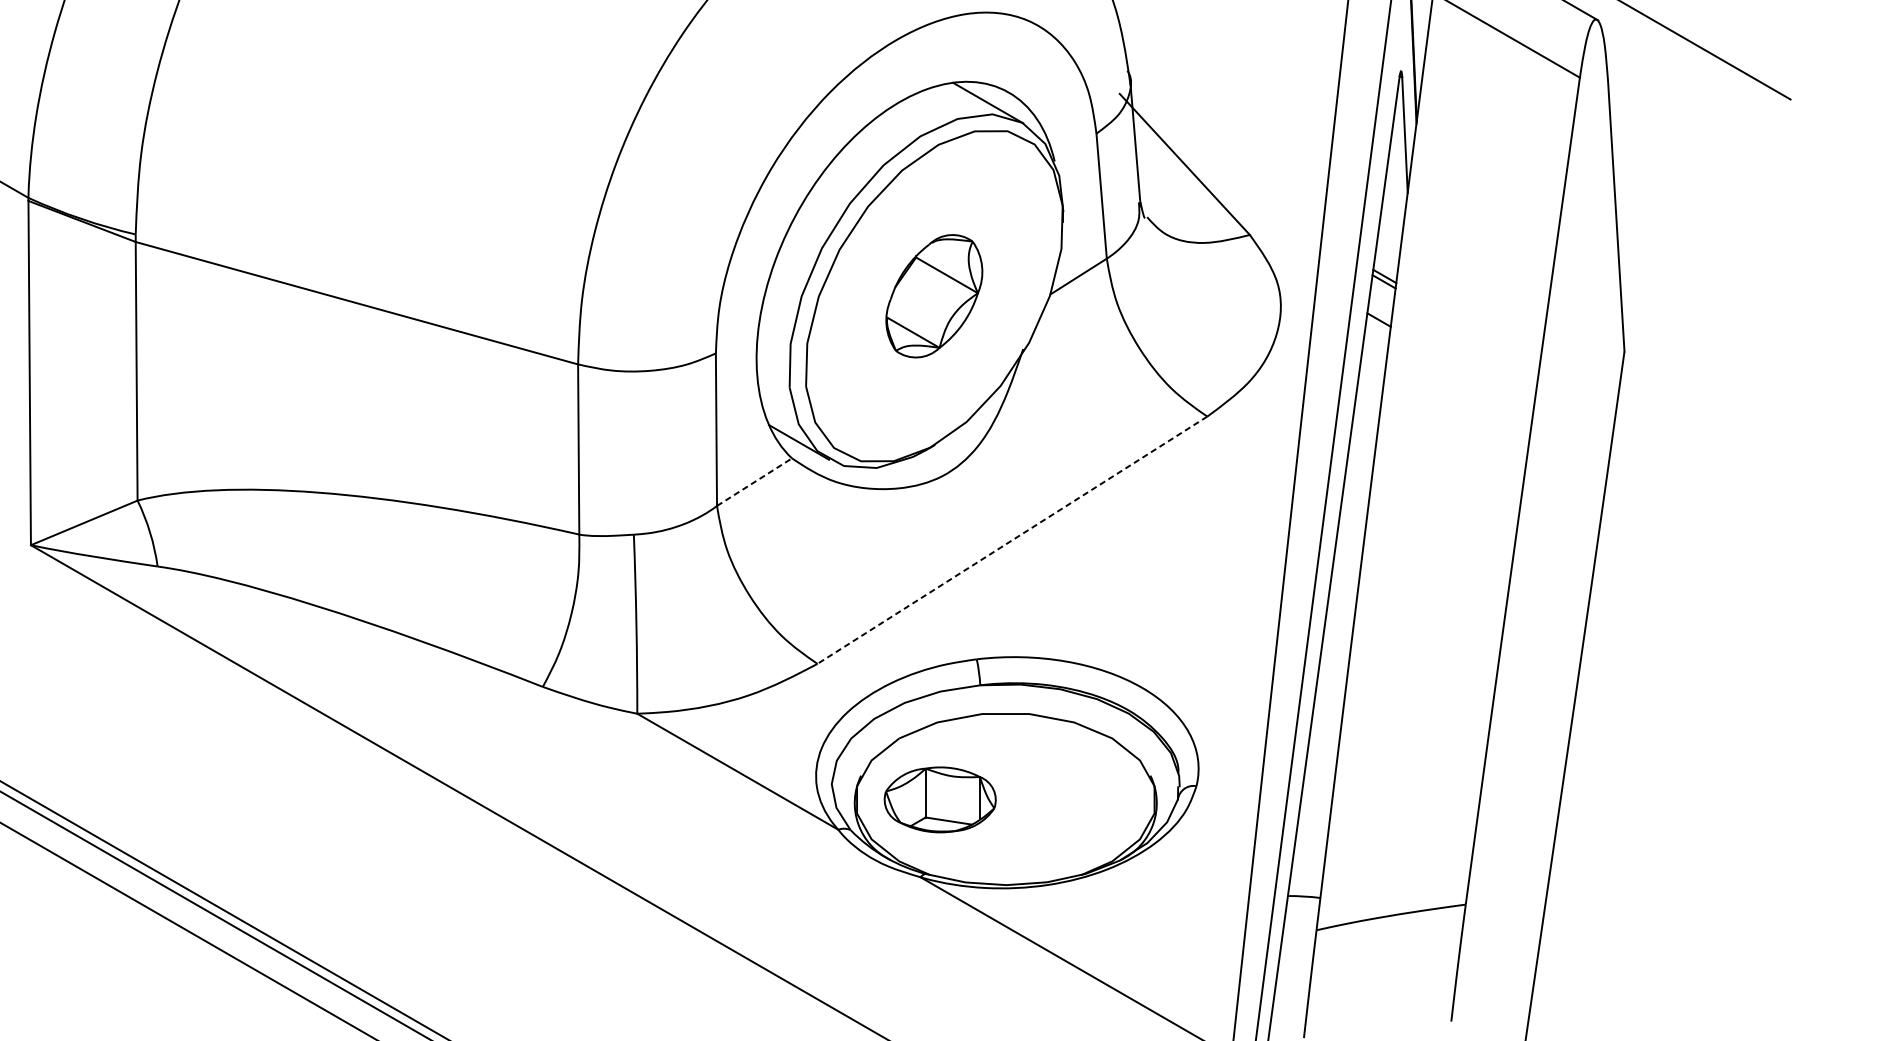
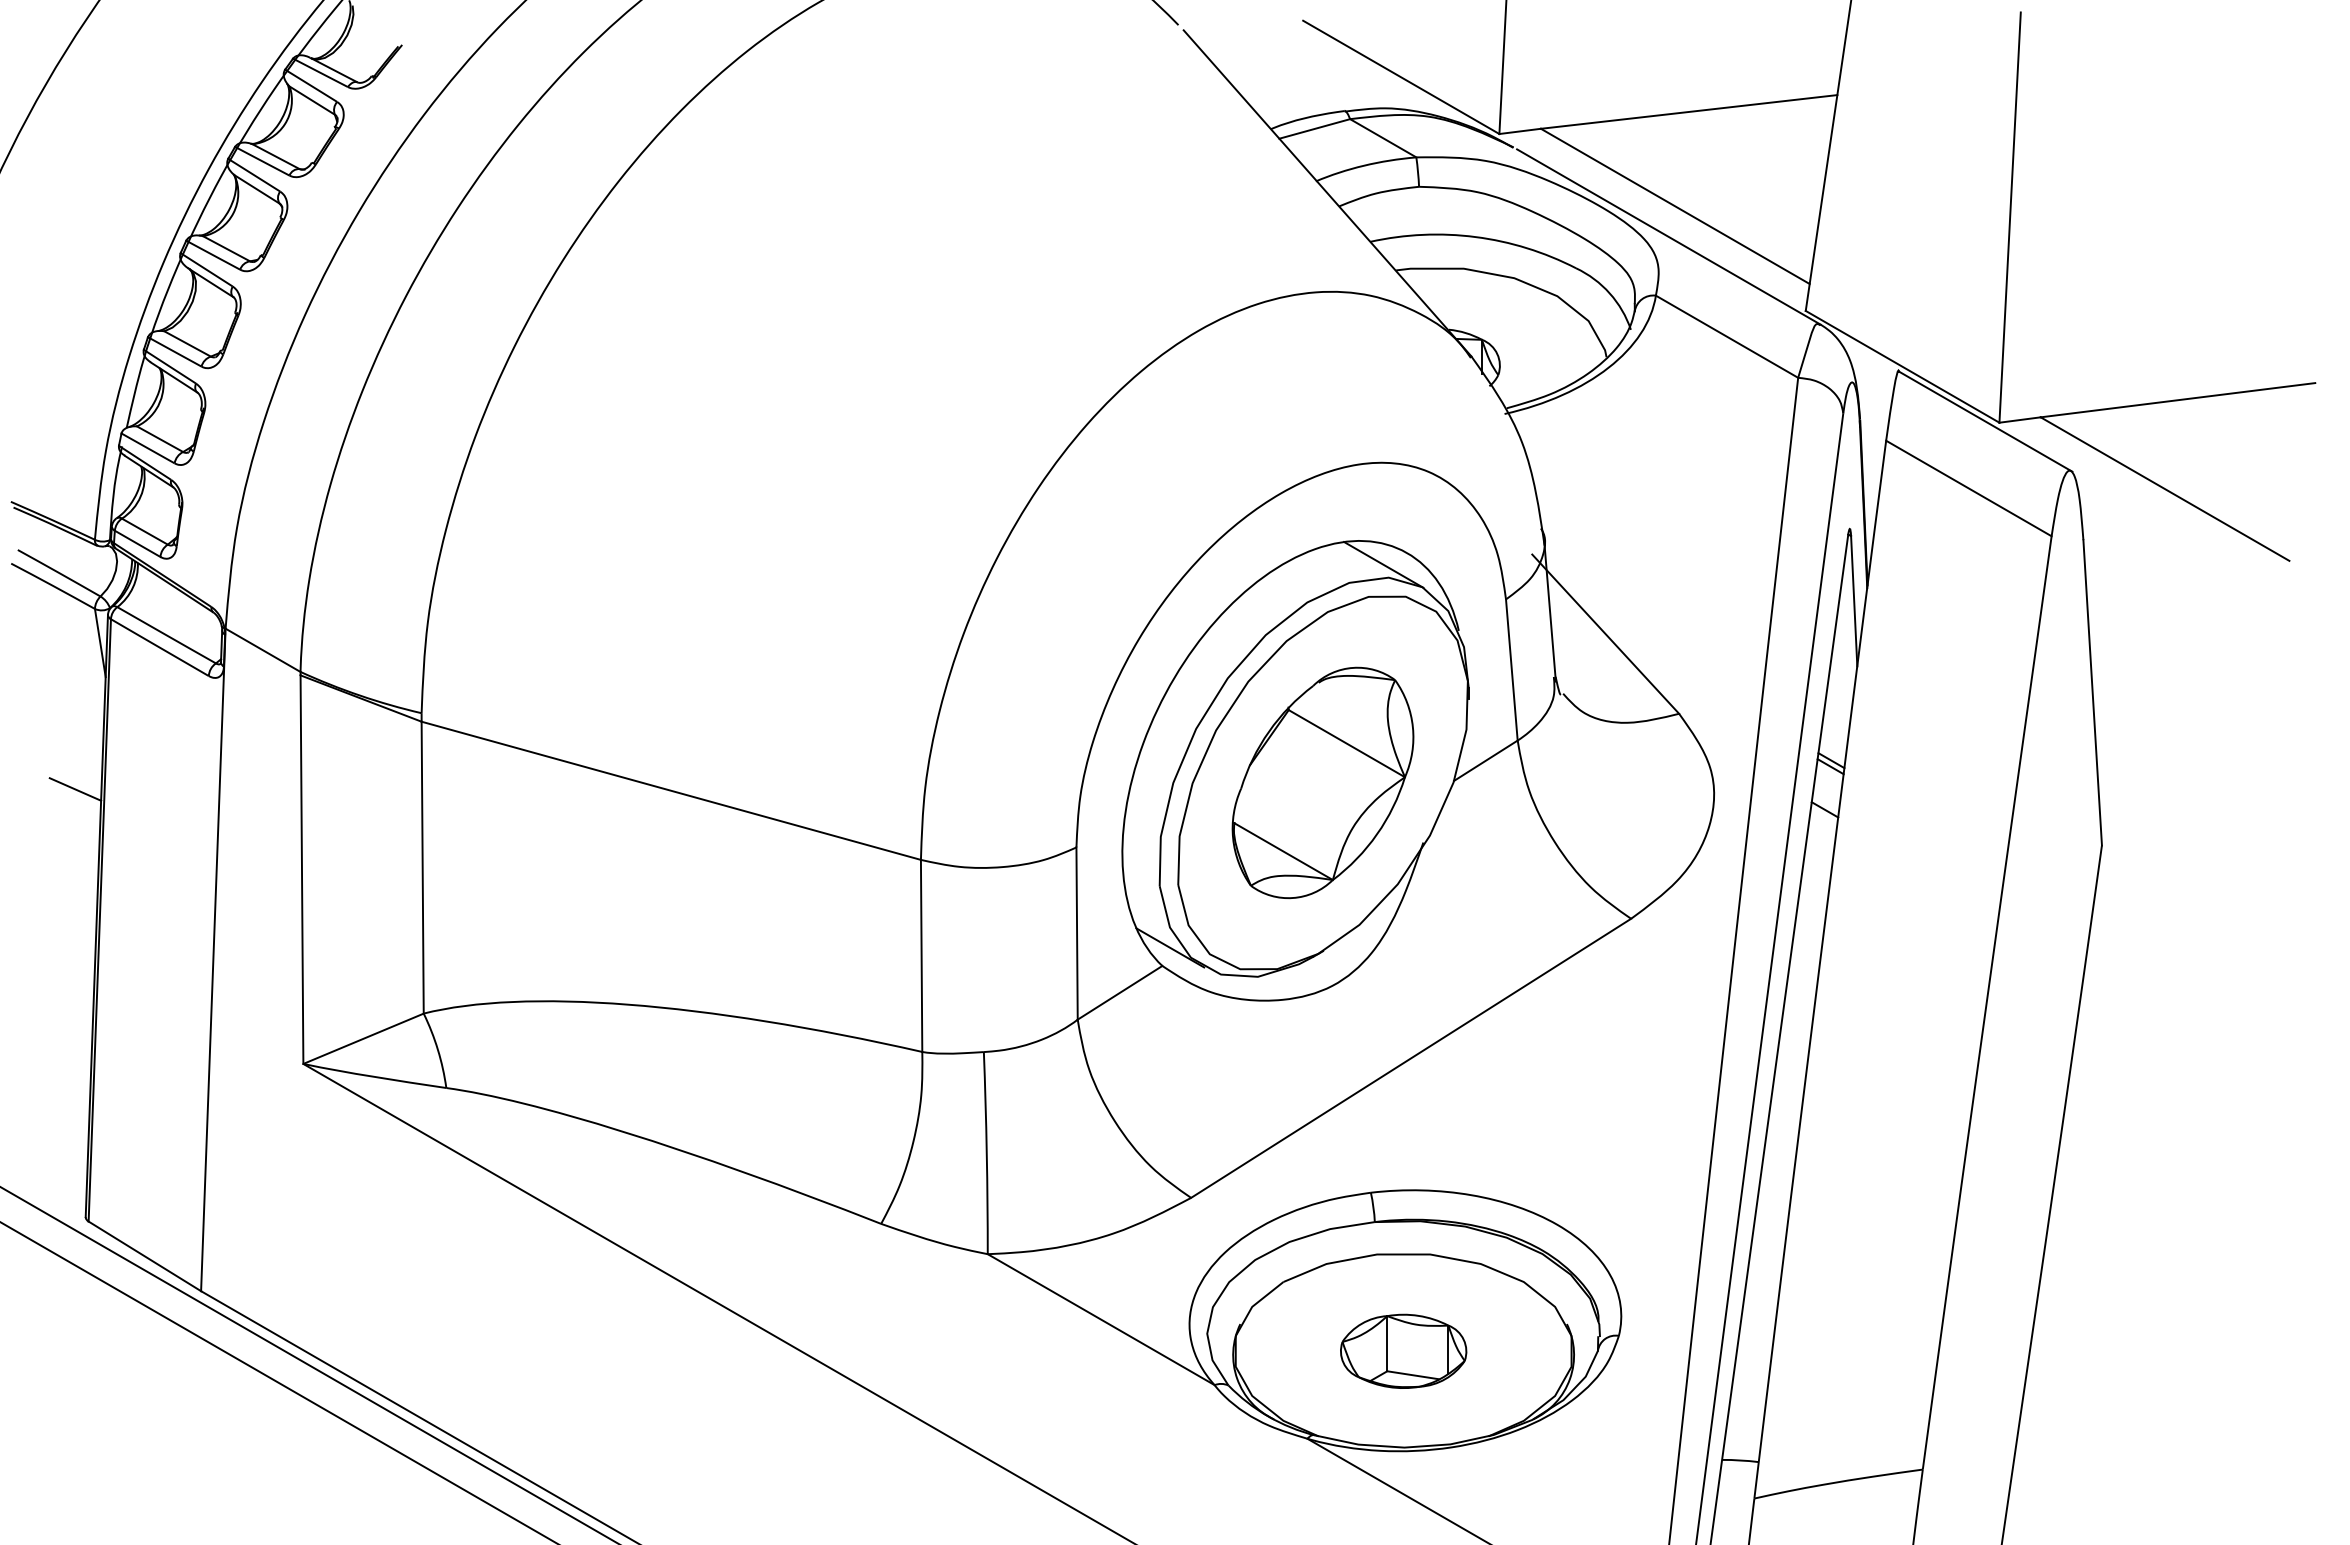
part: (933, 295) -> (1322, 782), size x1.67
line: (754, 481) -> (1120, 992), dashed -> solid
line: (1012, 540) -> (1411, 1058), dashed -> solid
part: (940, 799) -> (1403, 1350), moved

